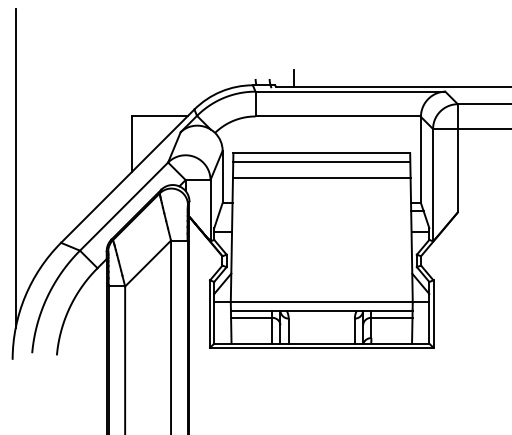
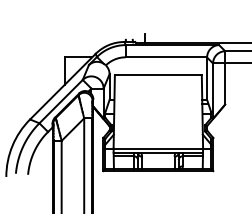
line: (320, 161) -> (157, 79), removed
line: (15, 167) -> (7, 82), removed
line: (322, 177) -> (158, 87), removed

